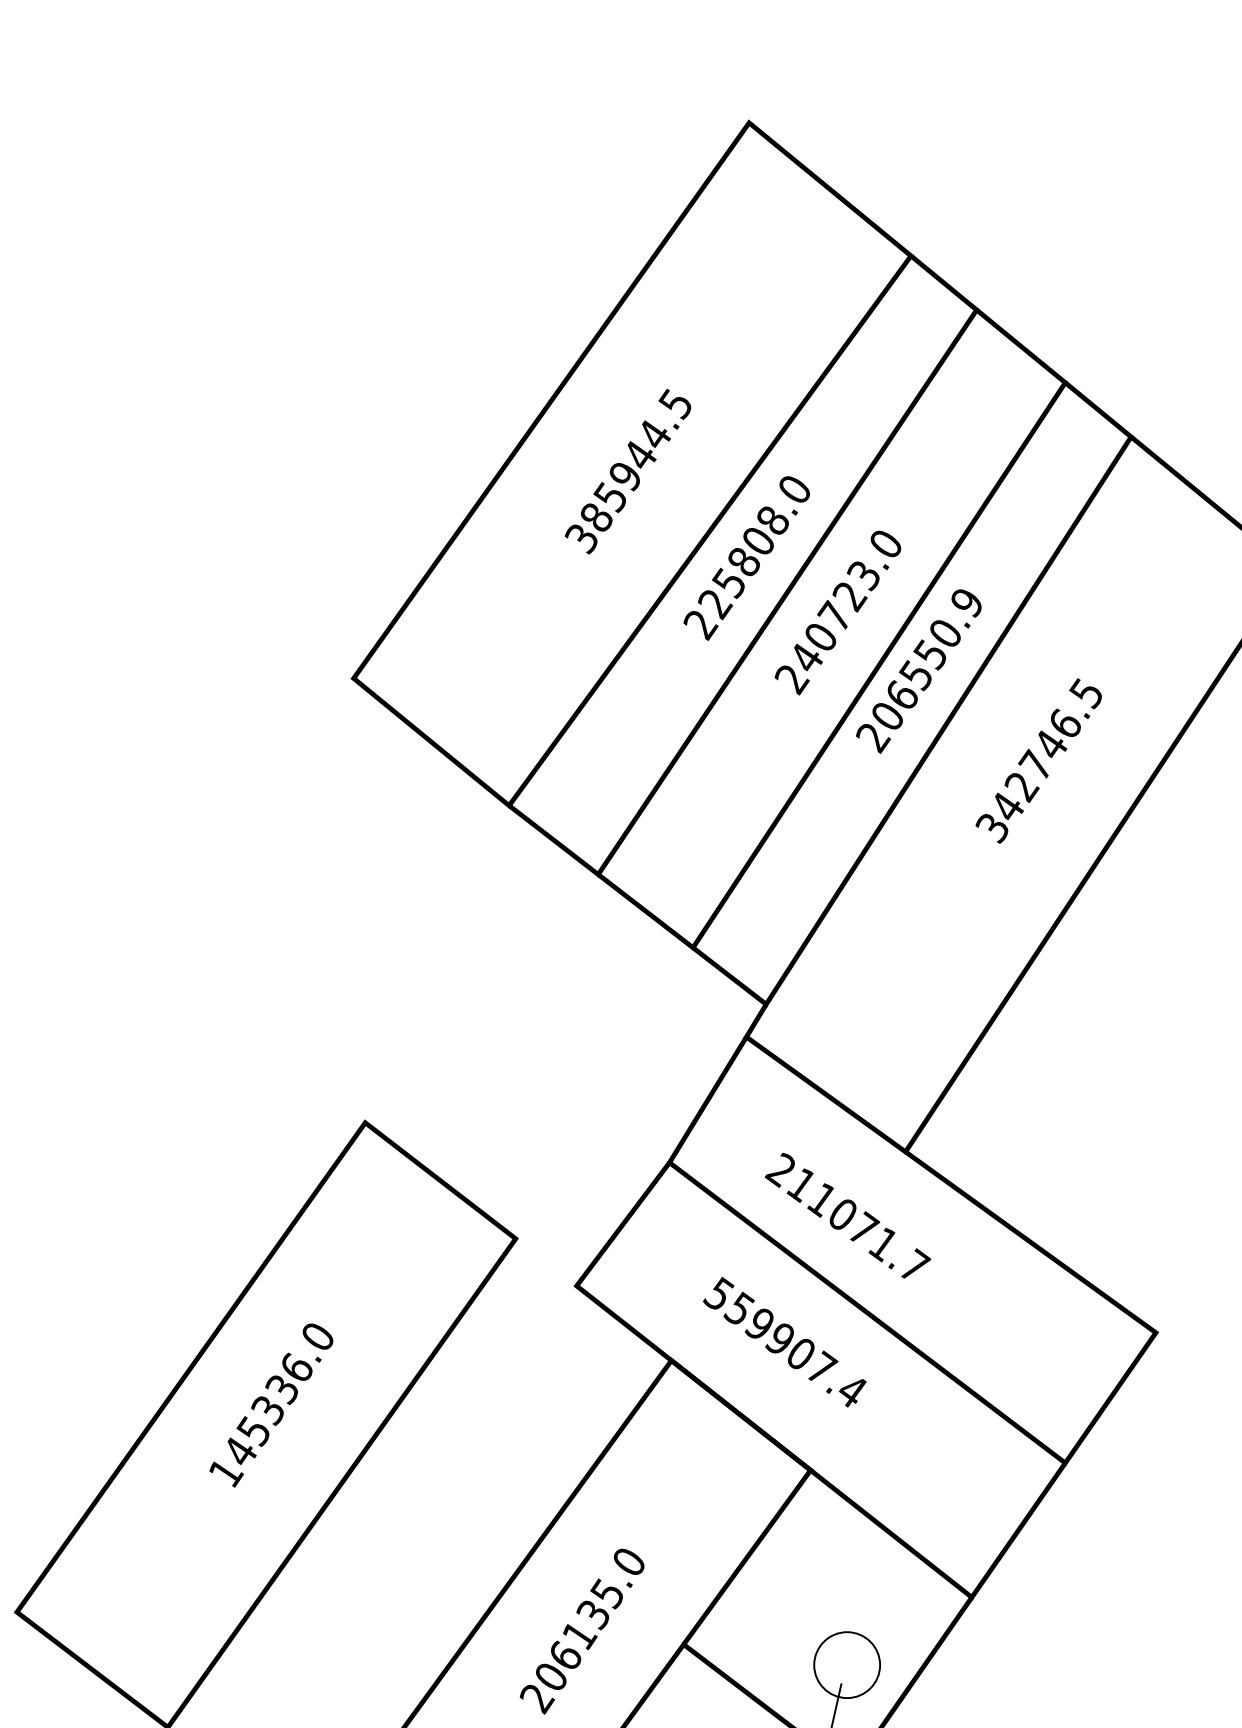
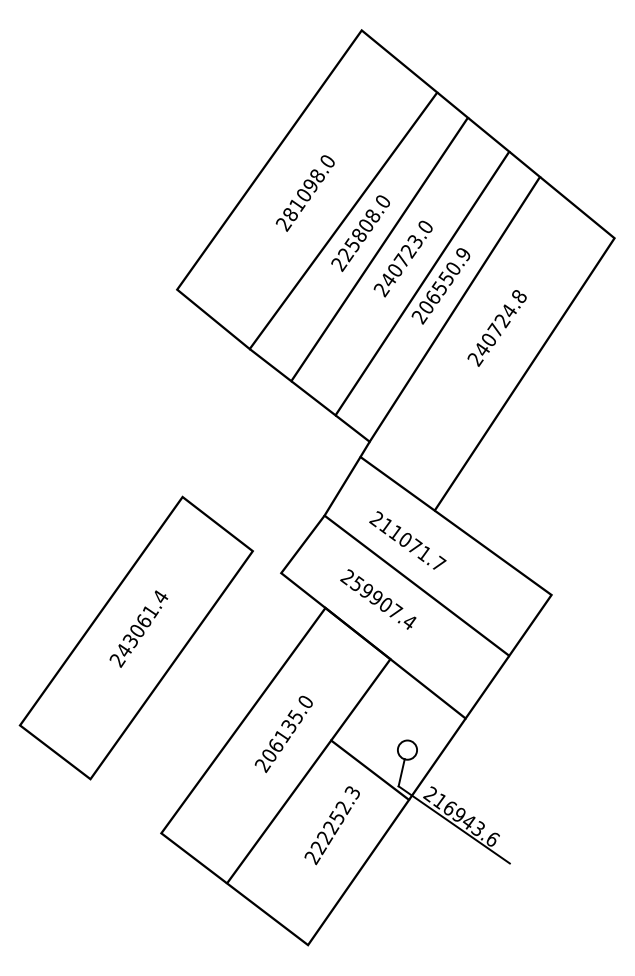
text: (628, 470) -> (305, 192), 385944.5 -> 281098.0
text: (1037, 759) -> (496, 327), 342746.5 -> 240724.8
text: (718, 1295) -> (347, 577), 559907.4 -> 259907.4
text: (270, 1404) -> (138, 628), 145336.0 -> 243061.4
circle: (847, 1663) -> (407, 749), size x0.62

